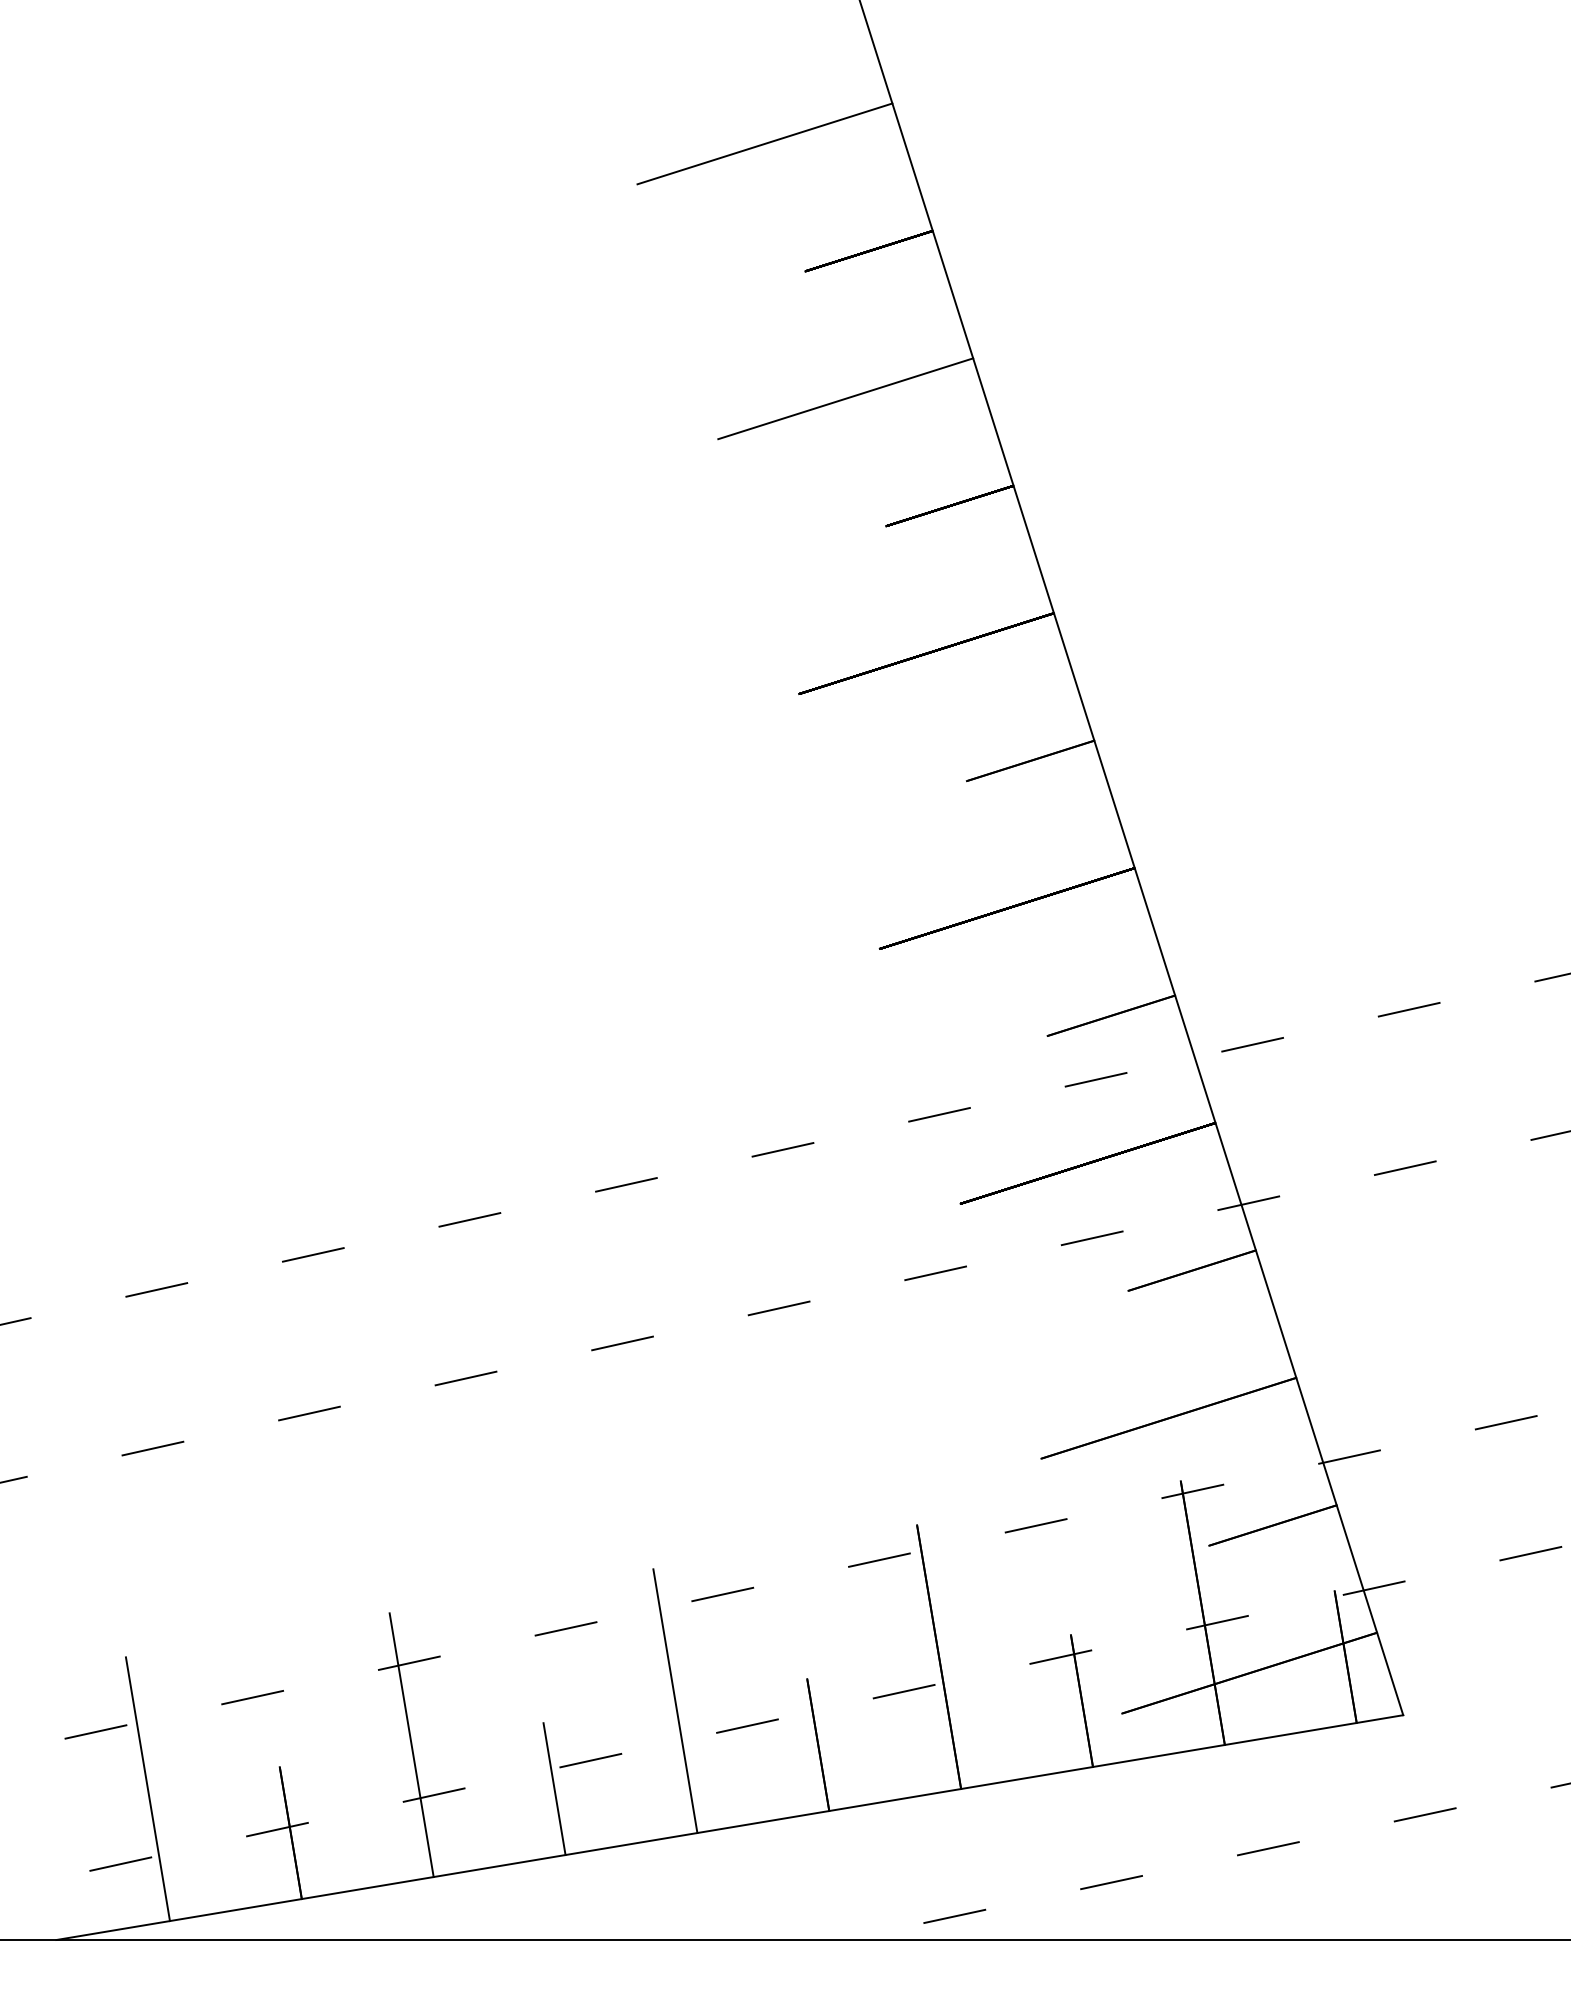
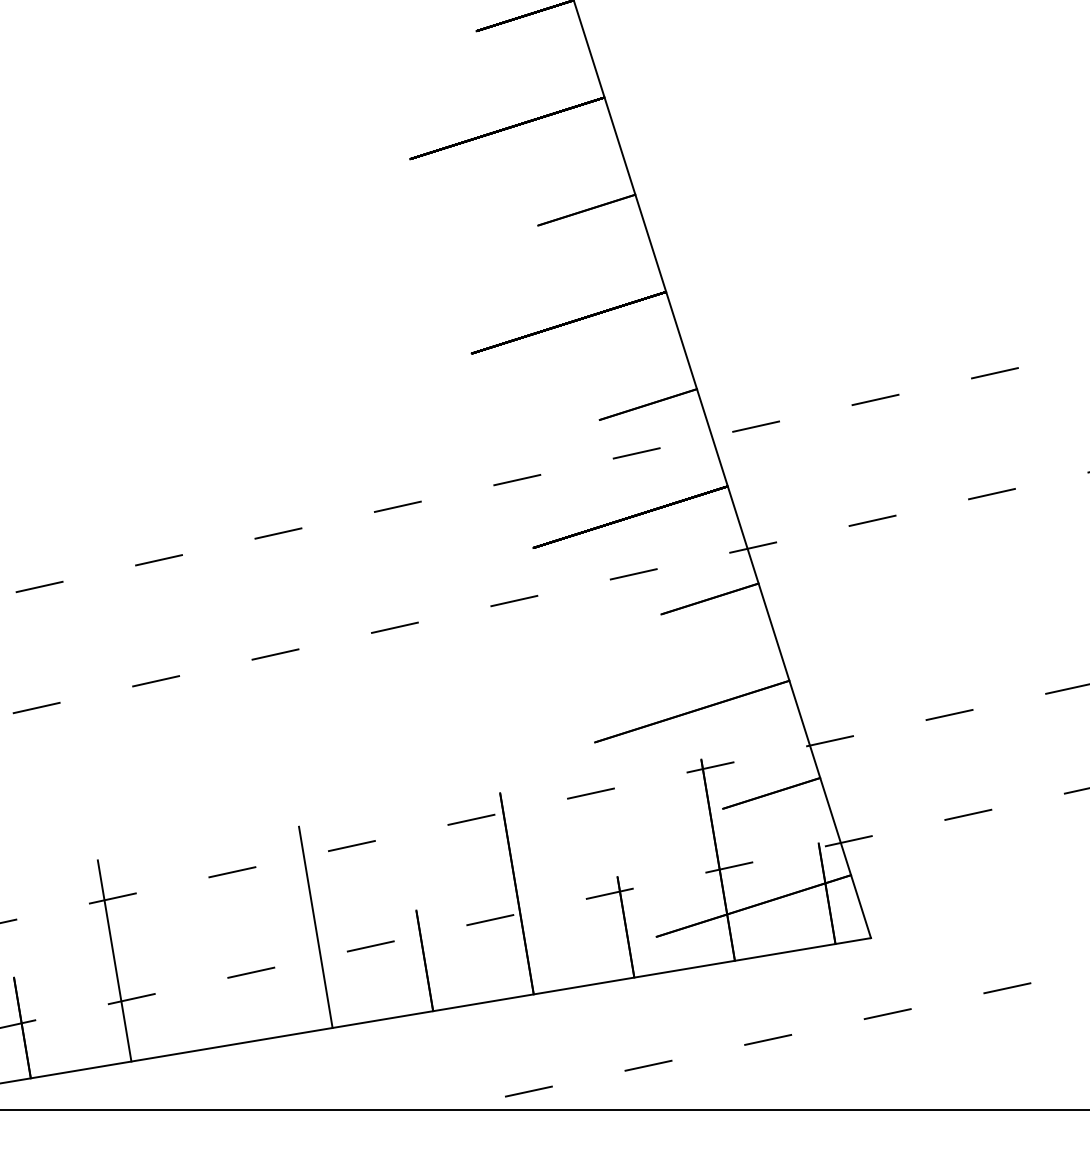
line: (554, 1789) -> (223, 994), removed

